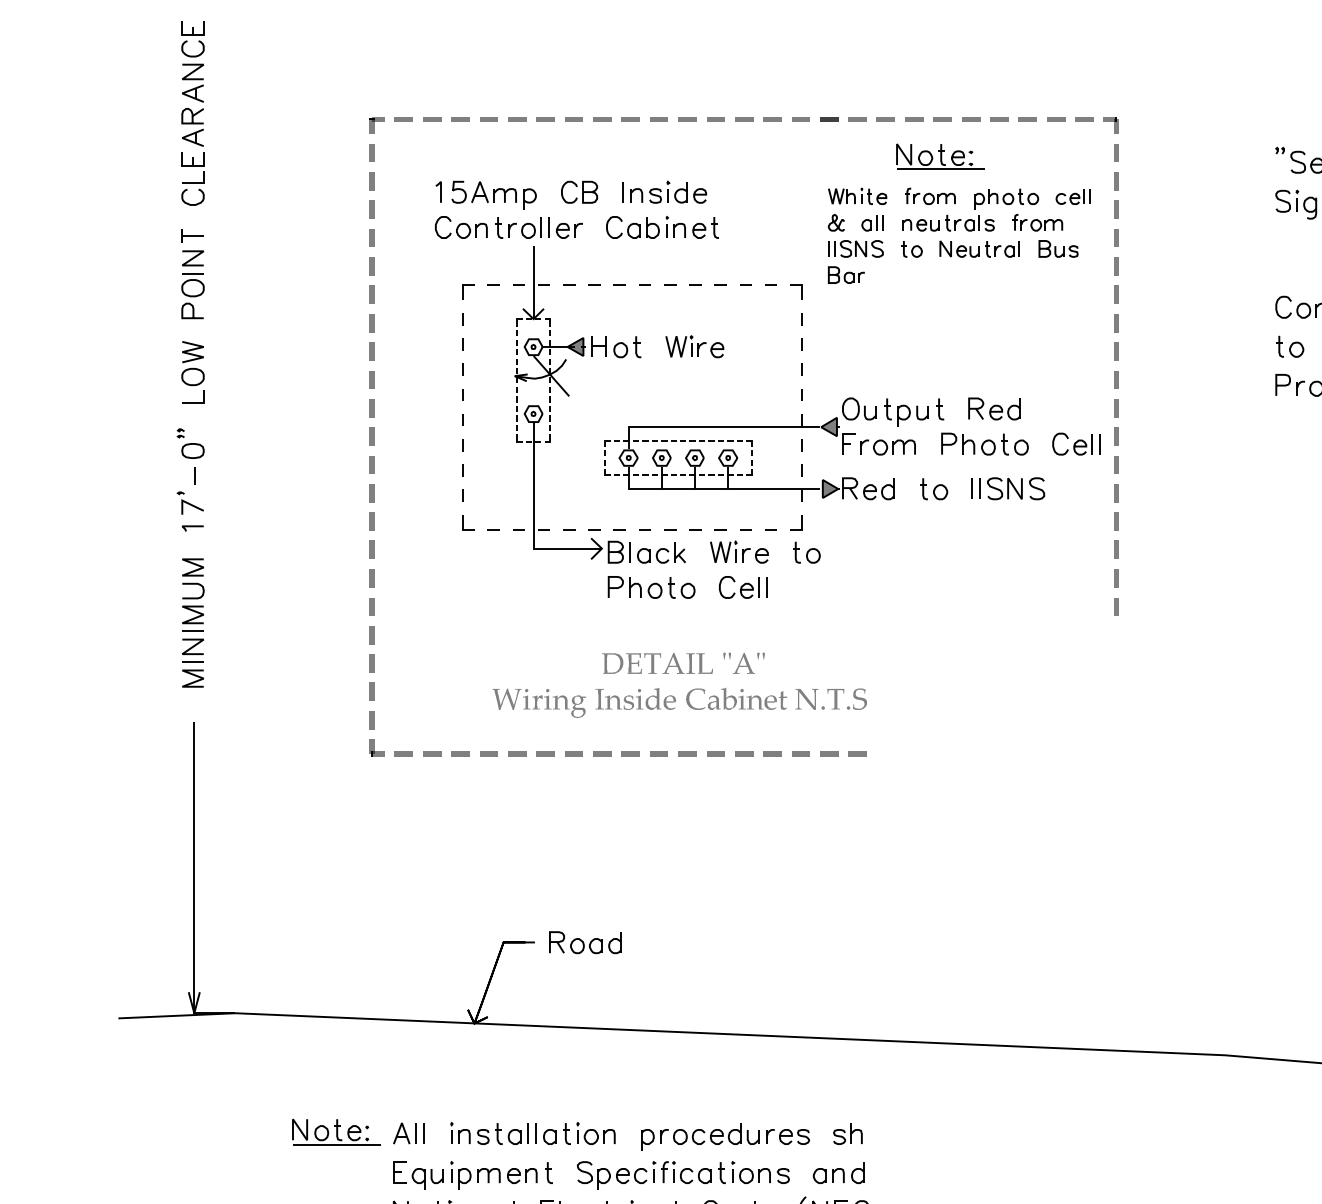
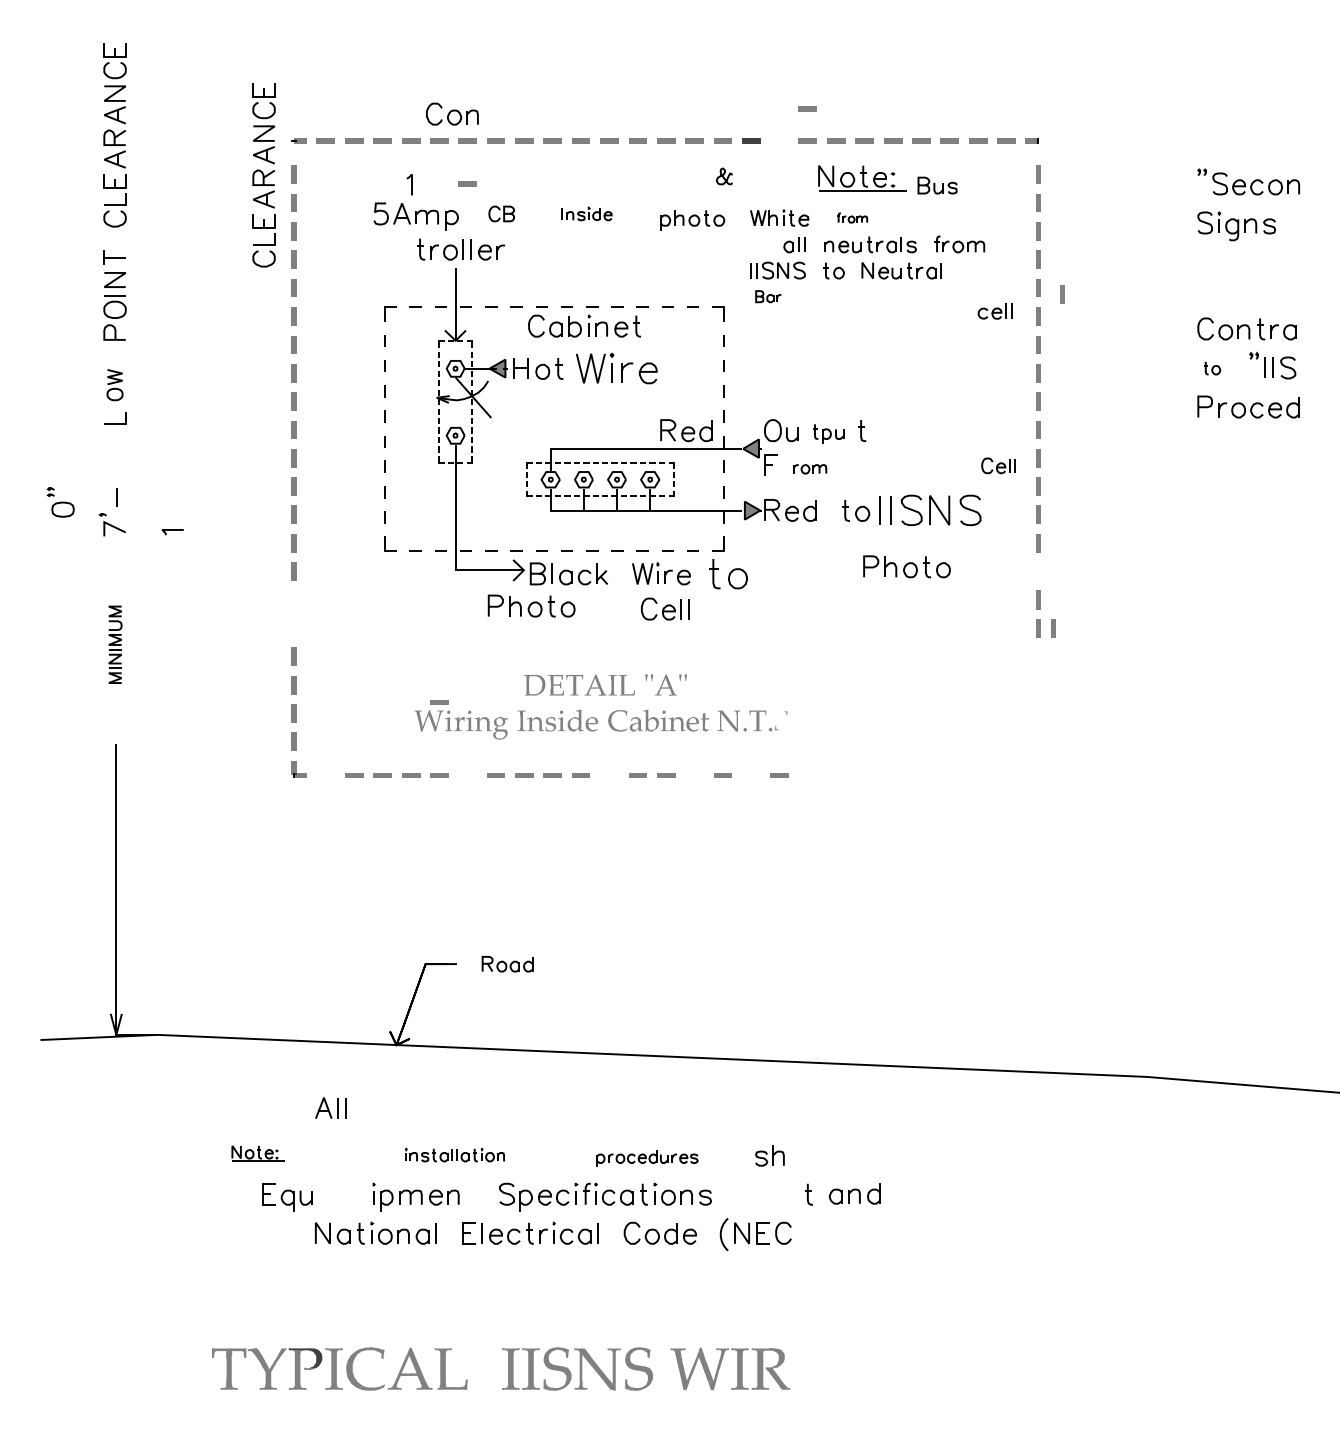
part: (885, 86) -> (807, 108), added
fill: (857, 118) -> (779, 140), removed
fill: (371, 125) -> (293, 147), removed
fill: (1115, 125) -> (1037, 147), removed
part: (341, 153) -> (263, 175), added
part: (545, 161) -> (467, 183), added
line: (440, 191) -> (411, 184), moved
part: (579, 191) -> (501, 213), size x0.7
part: (664, 191) -> (586, 213), size x0.6
part: (930, 195) -> (852, 217), size x0.6
part: (1072, 196) -> (994, 311), moved
part: (1006, 198) -> (692, 220), moved
curve: (836, 221) -> (724, 175), moved
part: (461, 226) -> (452, 113), moved
part: (662, 226) -> (584, 325), moved
part: (1058, 248) -> (937, 185), moved
part: (1140, 272) -> (1062, 294), added
part: (846, 274) -> (768, 296), size x0.7
part: (694, 345) -> (616, 367), size x1.4
part: (1290, 346) -> (1212, 368), size x0.6
part: (192, 362) -> (114, 384), size x0.7
part: (994, 408) -> (686, 430), moved
part: (906, 411) -> (828, 433), size x0.7
part: (190, 443) -> (60, 502), moved
part: (984, 443) -> (906, 566), moved
part: (1076, 443) -> (998, 465), size x0.7
part: (887, 447) -> (809, 469), size x0.6
part: (1008, 488) -> (930, 510), size x1.4
line: (192, 526) -> (172, 530), moved
fill: (1115, 549) -> (1037, 571), removed
part: (806, 552) -> (728, 574), size x1.4
fill: (371, 577) -> (293, 599), removed
part: (651, 586) -> (531, 605), moved
fill: (371, 606) -> (293, 628), removed
part: (1131, 606) -> (1053, 628), added
part: (193, 622) -> (115, 644), size x0.6
part: (517, 680) -> (439, 702), added
fill: (859, 698) -> (781, 720), removed
fill: (403, 753) -> (325, 775), removed
fill: (545, 753) -> (467, 775), removed
fill: (687, 753) -> (609, 775), removed
fill: (772, 753) -> (694, 775), removed
fill: (828, 753) -> (750, 775), removed
part: (585, 941) -> (507, 963), size x0.7
part: (336, 1131) -> (258, 1153), size x0.6
part: (408, 1132) -> (330, 1107), moved
part: (532, 1132) -> (454, 1154), size x0.6
part: (725, 1136) -> (647, 1158), size x0.6
part: (548, 1172) -> (808, 1194), moved
part: (838, 1172) -> (854, 1193), moved
part: (418, 1175) -> (287, 1197), moved

